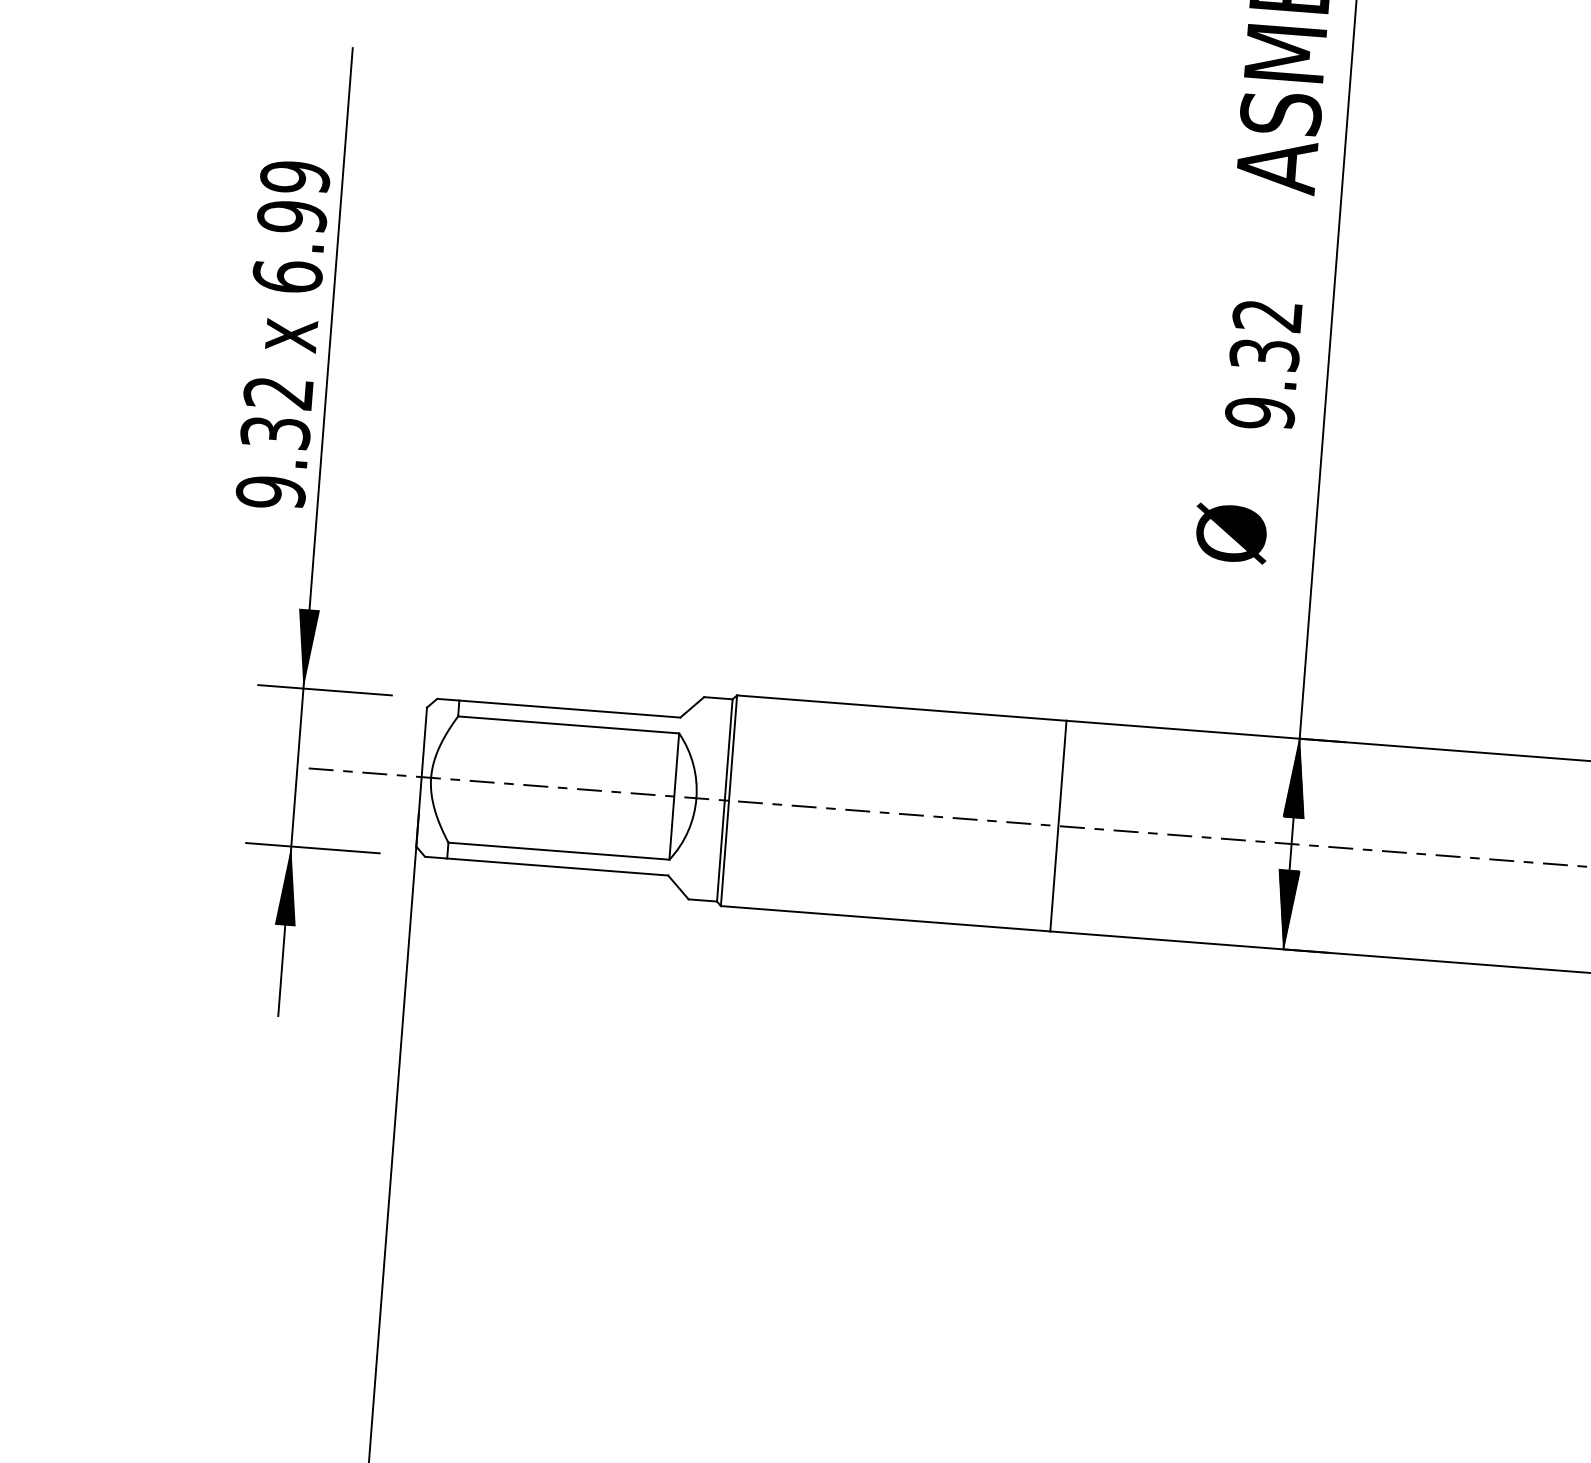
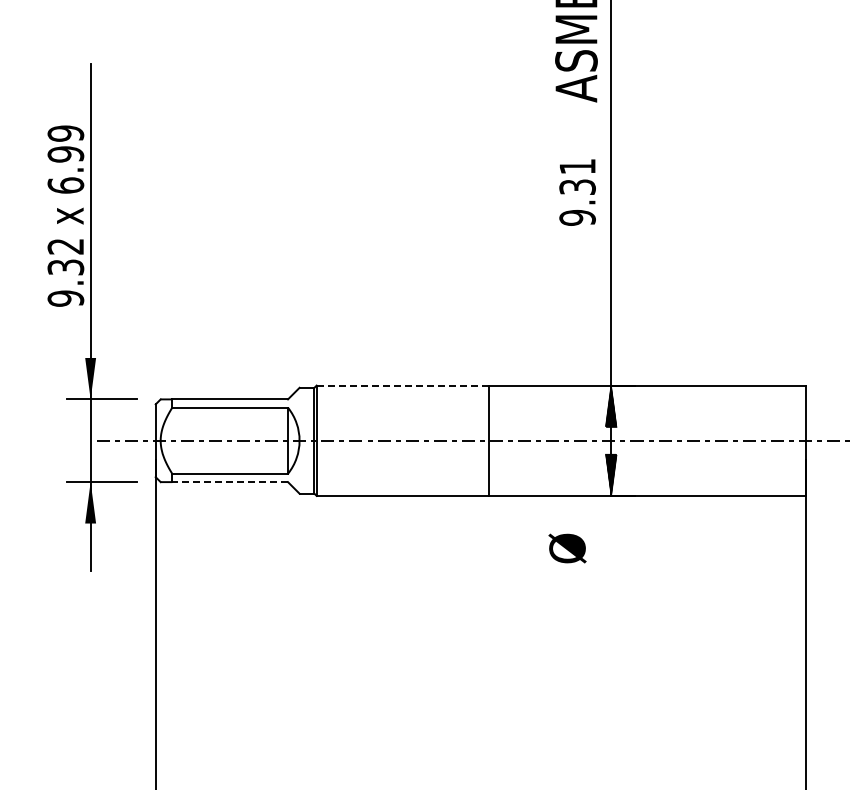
text: (1267, 315) -> (577, 166), 9.32 -> 9.31
text: (1231, 533) -> (567, 548), moved
line: (901, 707) -> (402, 385), solid -> dashed
line: (558, 867) -> (230, 482), solid -> dashed

